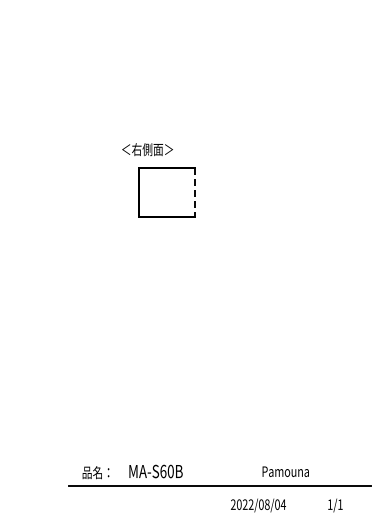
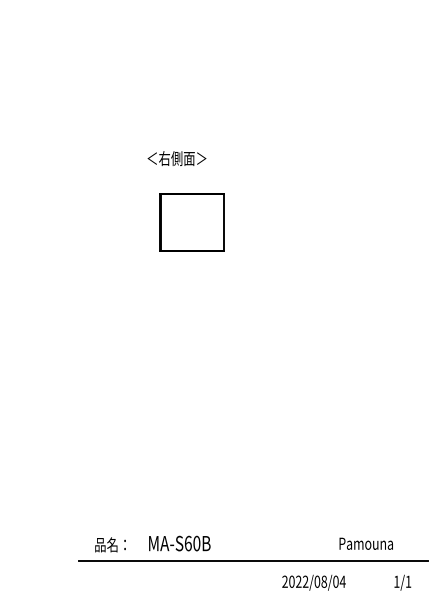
text: (147, 149) -> (176, 158), moved
line: (194, 192) -> (224, 221), dashed -> solid
text: (285, 471) -> (365, 543), moved
text: (258, 505) -> (314, 582), moved
text: (335, 505) -> (402, 582), moved

